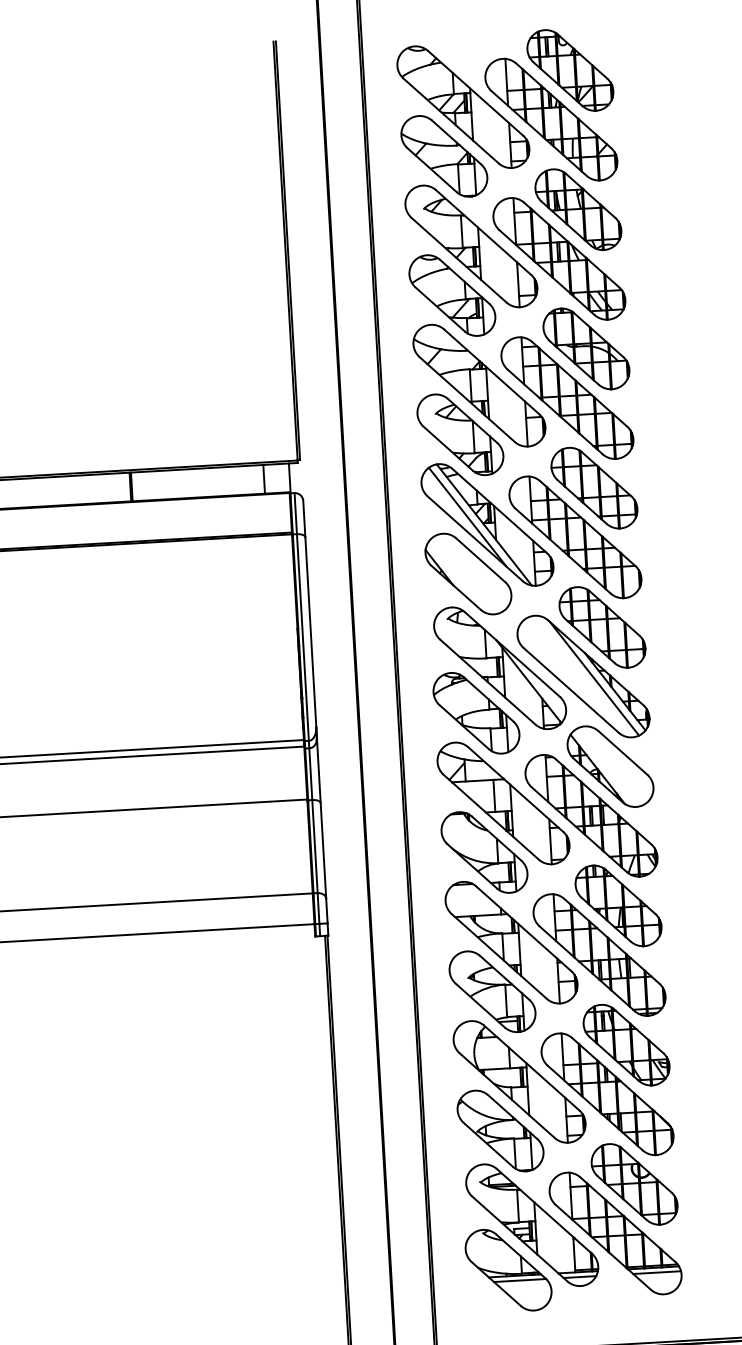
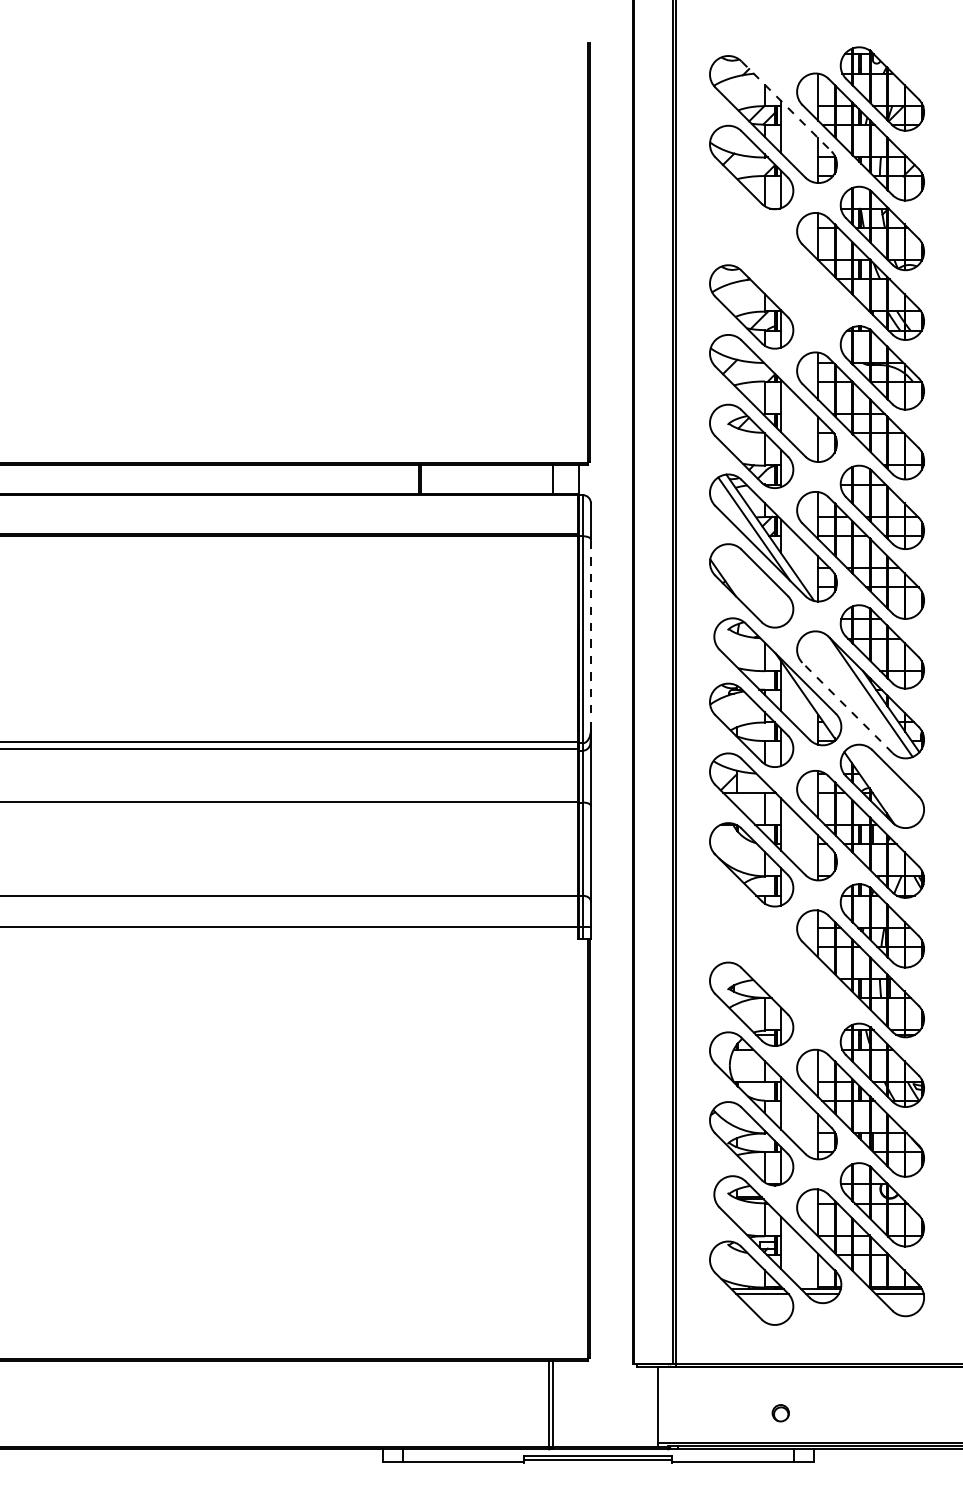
line: (475, 93) -> (786, 106), solid -> dashed
part: (471, 245) -> (773, 258), removed
line: (310, 631) -> (590, 634), solid -> dashed
line: (571, 689) -> (847, 707), solid -> dashed
part: (511, 942) -> (773, 956), removed

